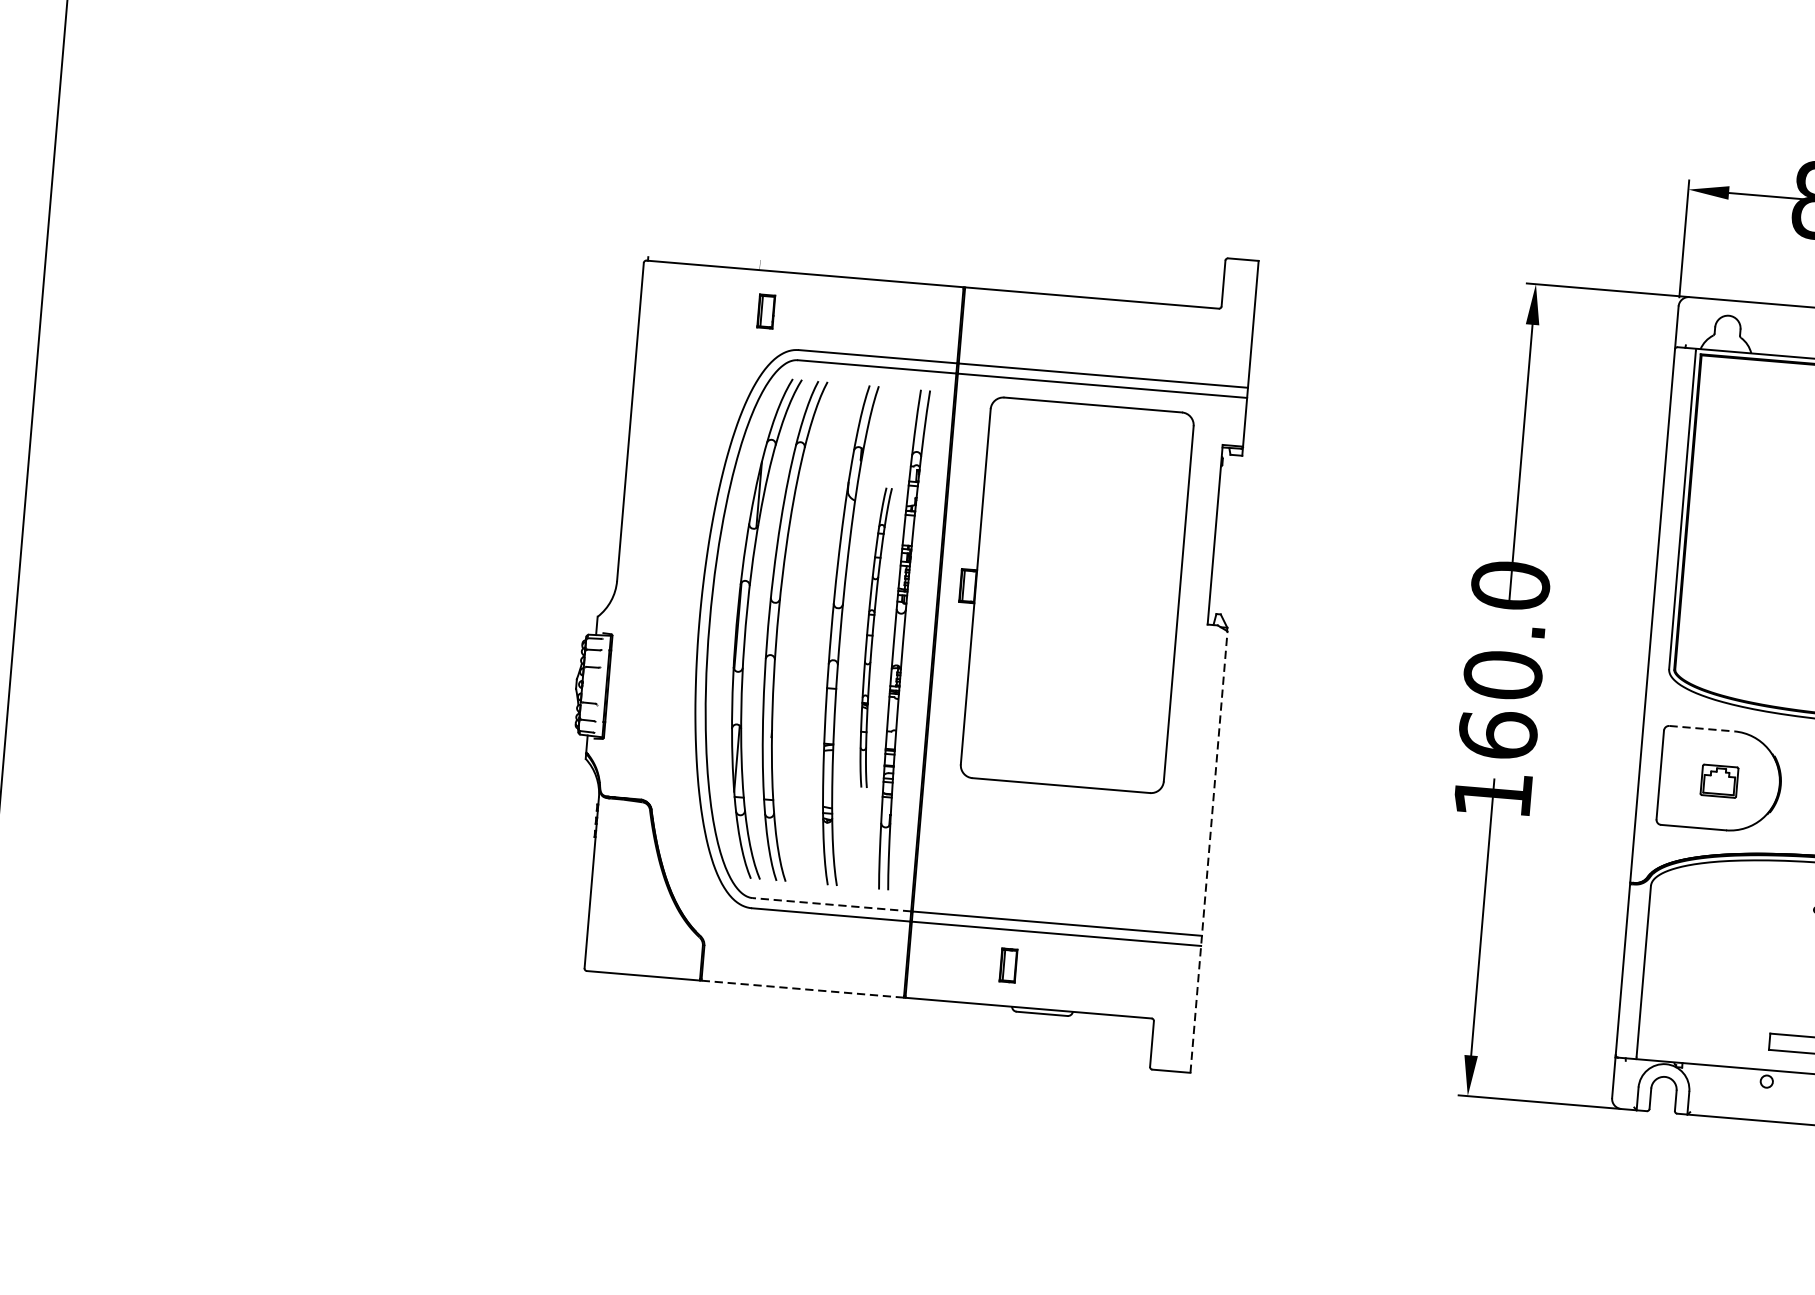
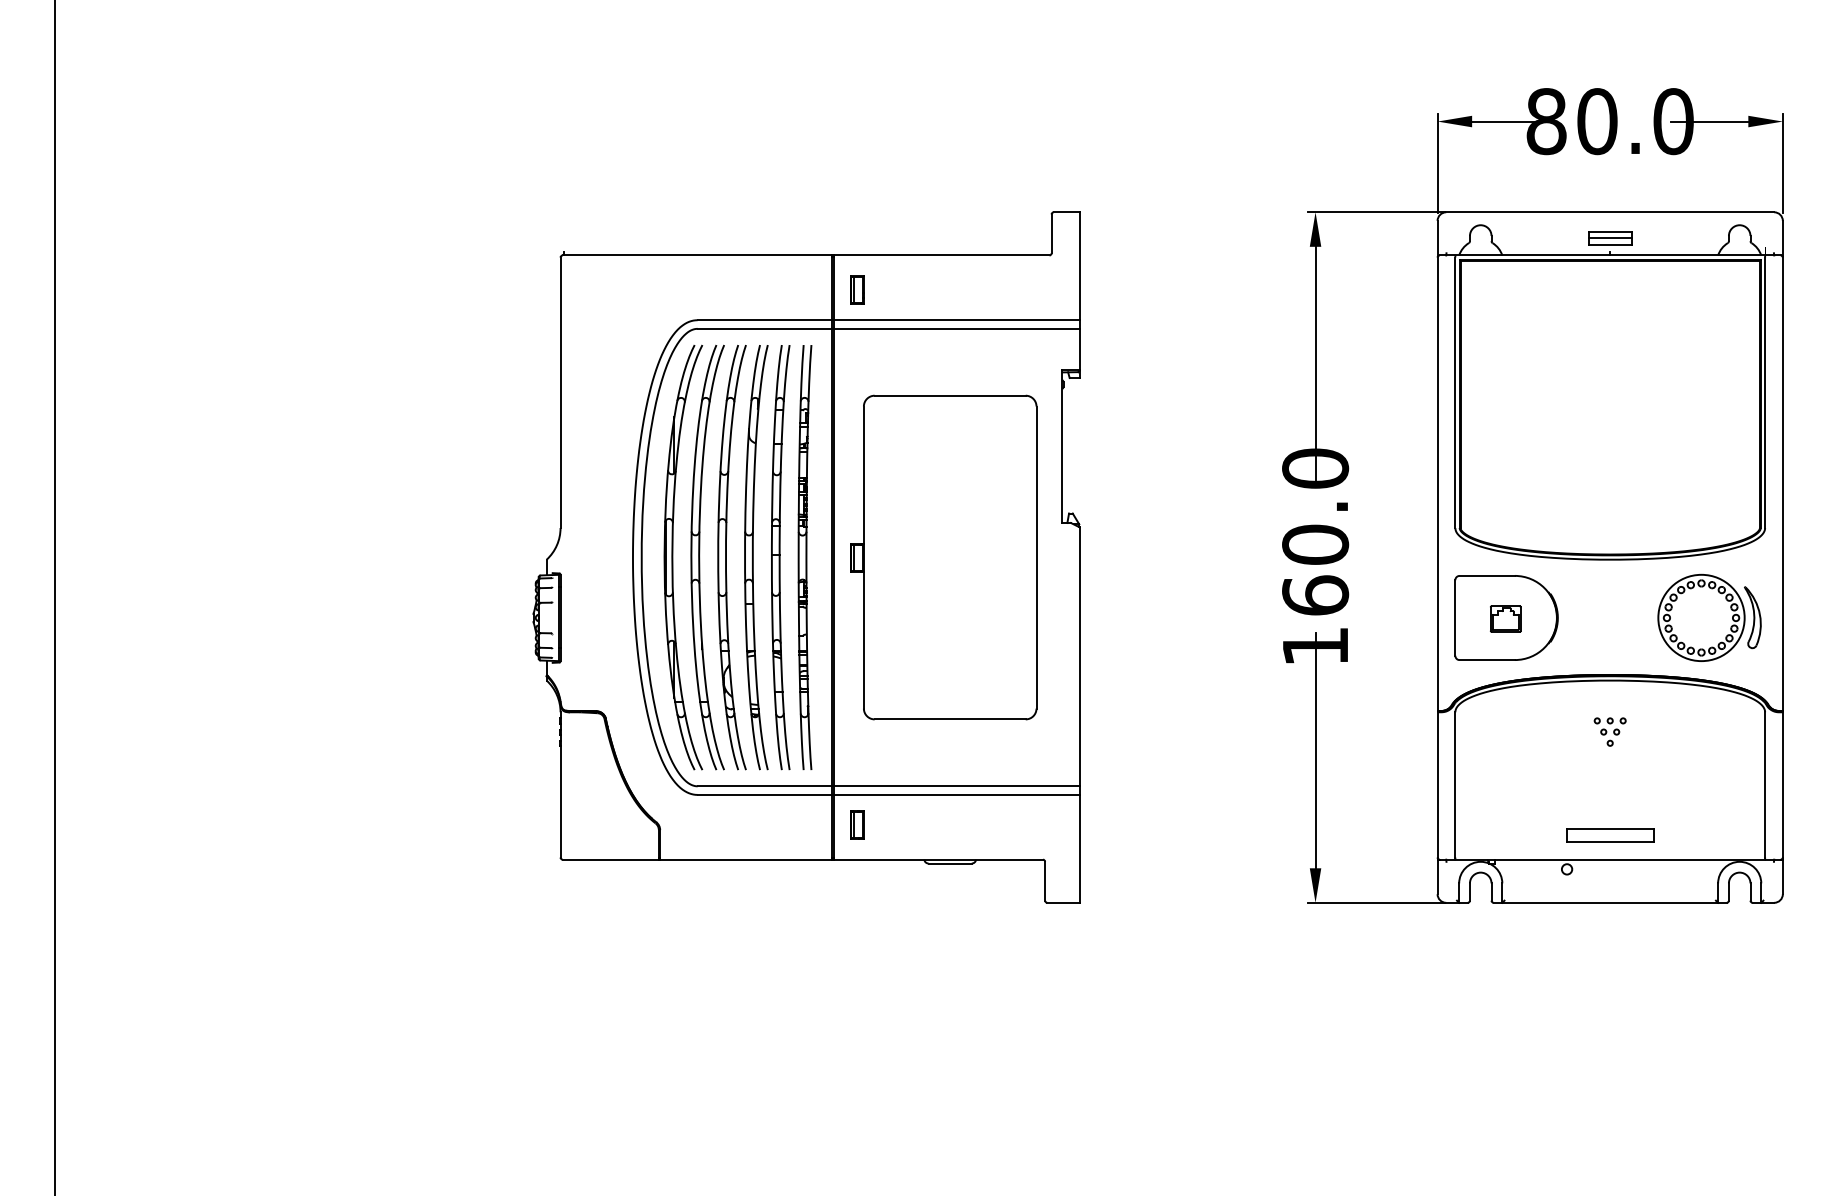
part: (766, 311) -> (857, 289), moved
part: (1069, 594) -> (943, 557), moved
part: (815, 632) -> (731, 557), added
part: (872, 637) -> (780, 557), size x1.67
line: (1702, 728) -> (1487, 575), dashed -> solid
line: (1208, 852) -> (1079, 715), dashed -> solid
line: (831, 904) -> (764, 786), dashed -> solid
part: (1008, 964) -> (857, 824), moved
line: (801, 988) -> (745, 859), dashed -> solid

